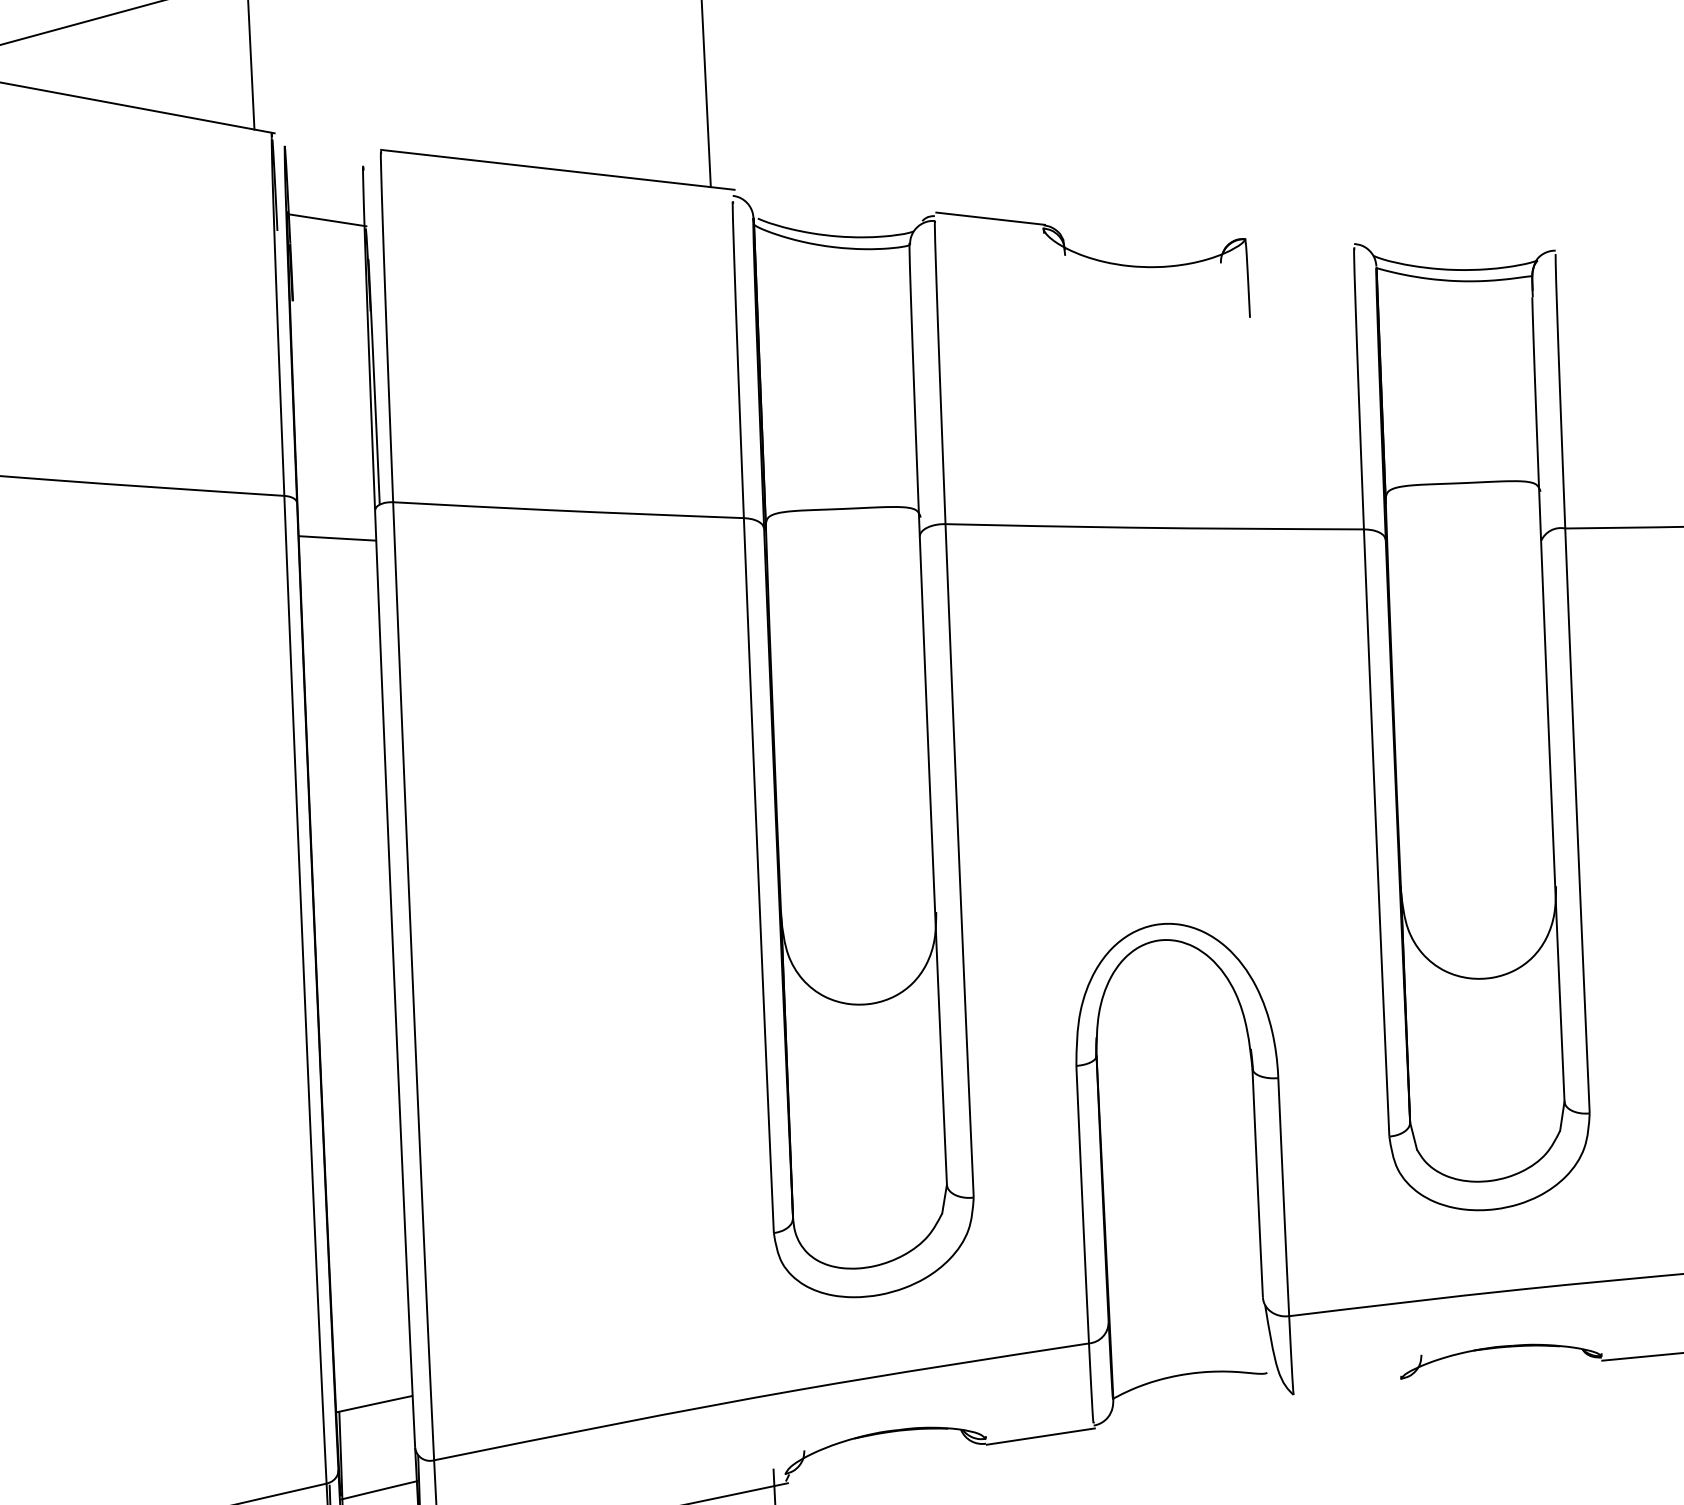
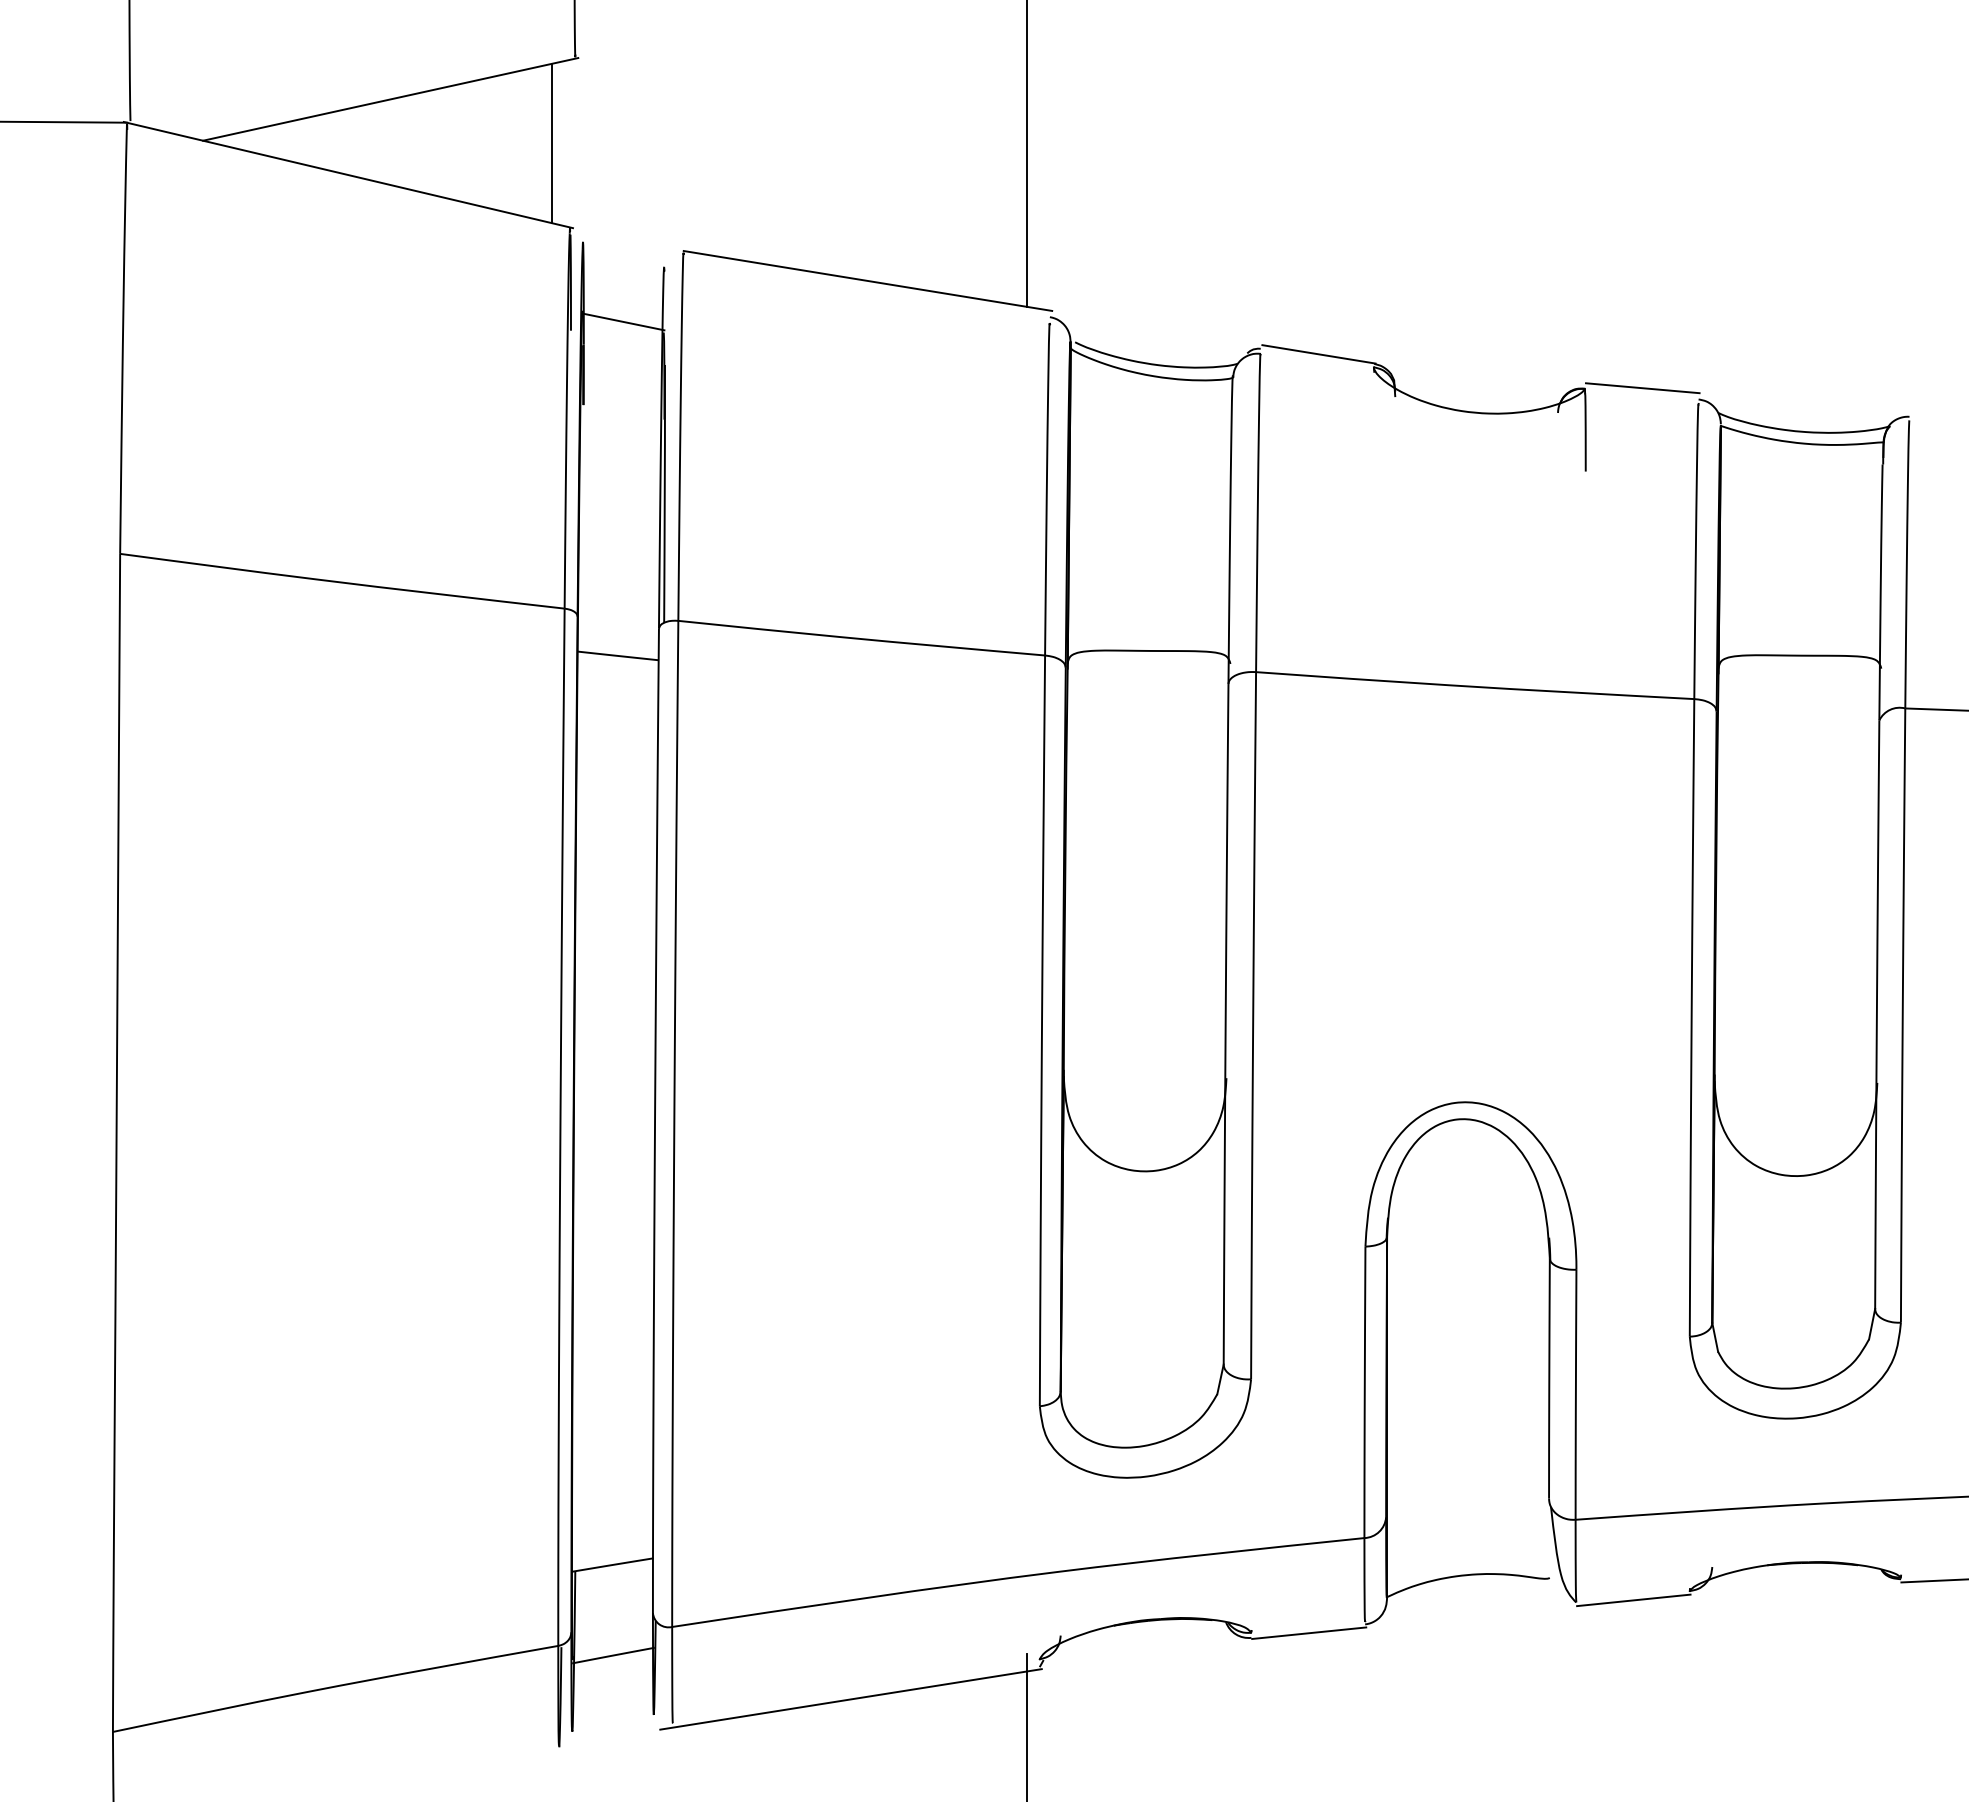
line: (1300, 236) -> (1642, 388), added
line: (1348, 1390) -> (1633, 1600), added

